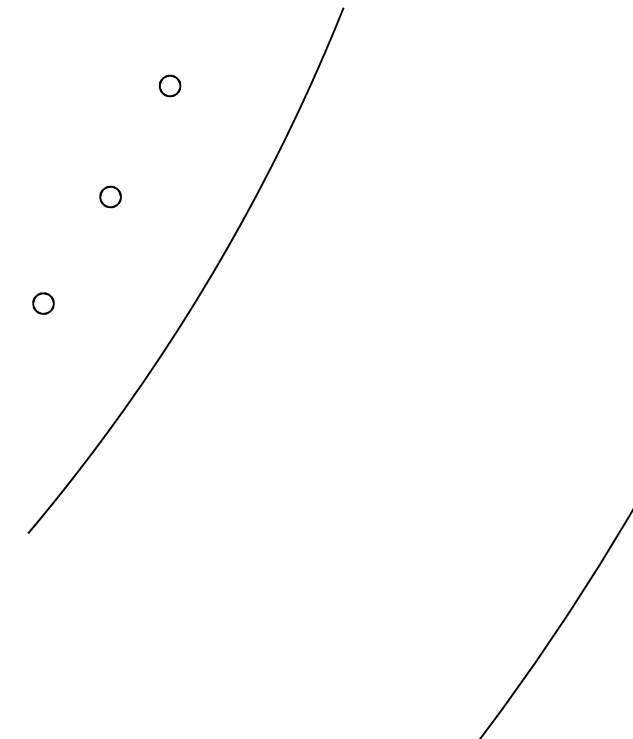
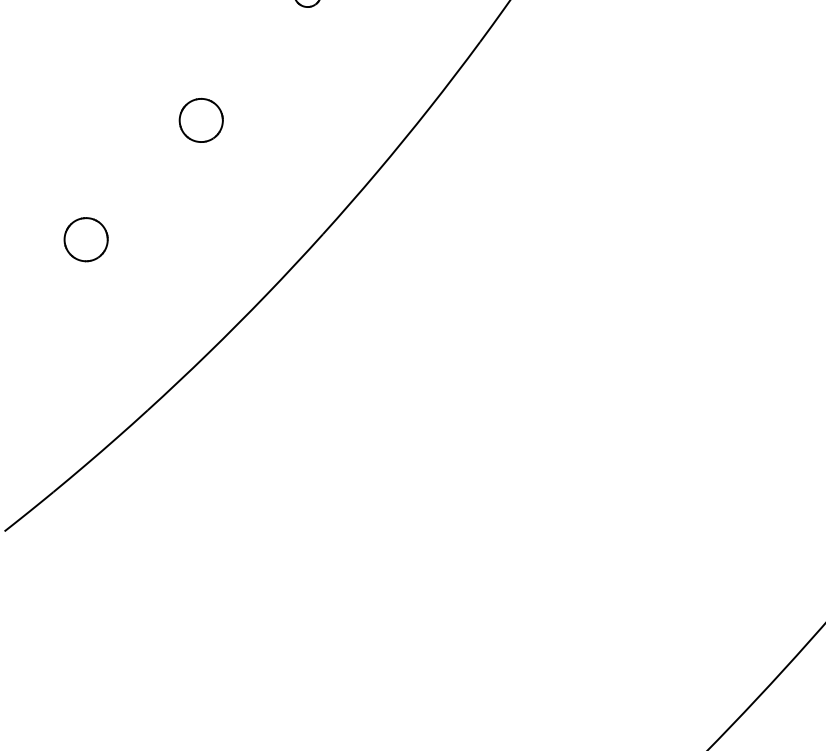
part: (110, 196) -> (201, 119), size x1.6
part: (43, 303) -> (86, 239), size x1.6

